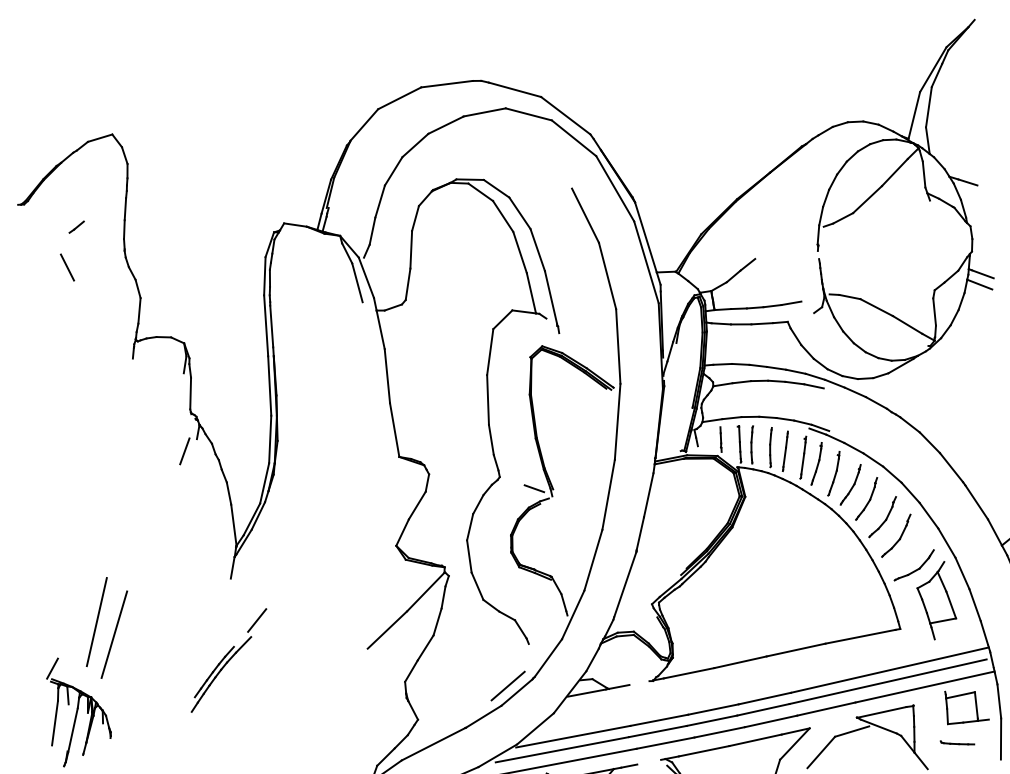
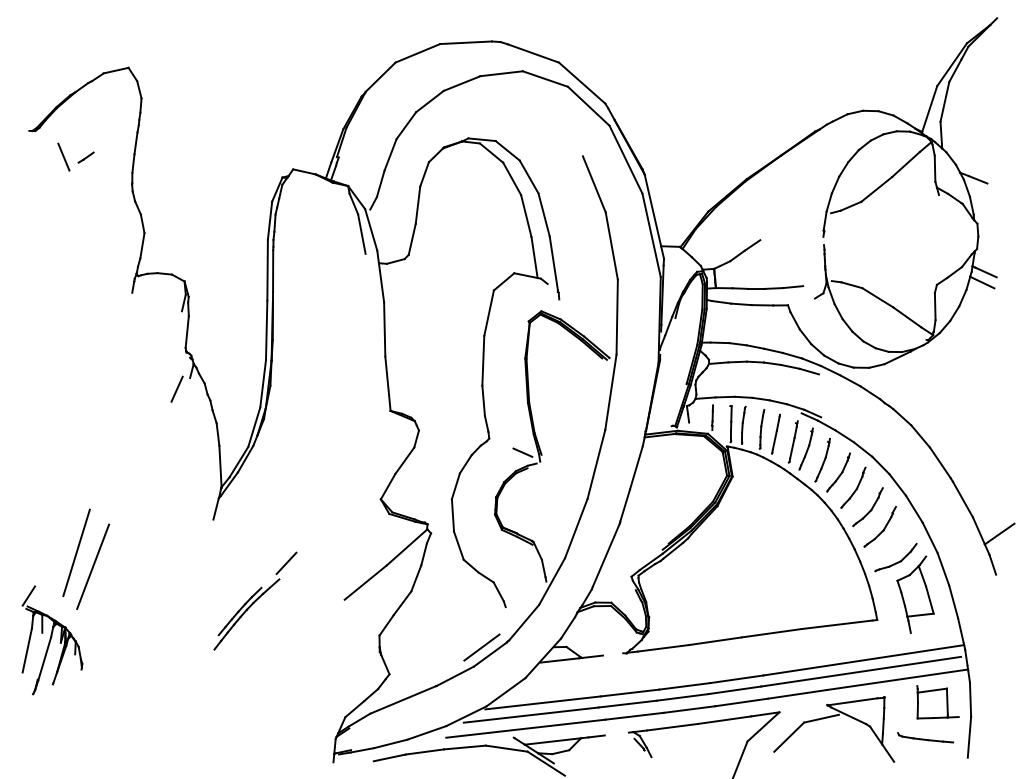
line: (67, 266) -> (63, 156), moved
part: (228, 659) -> (255, 600), moved
part: (957, 742) -> (925, 737), size x1.67

